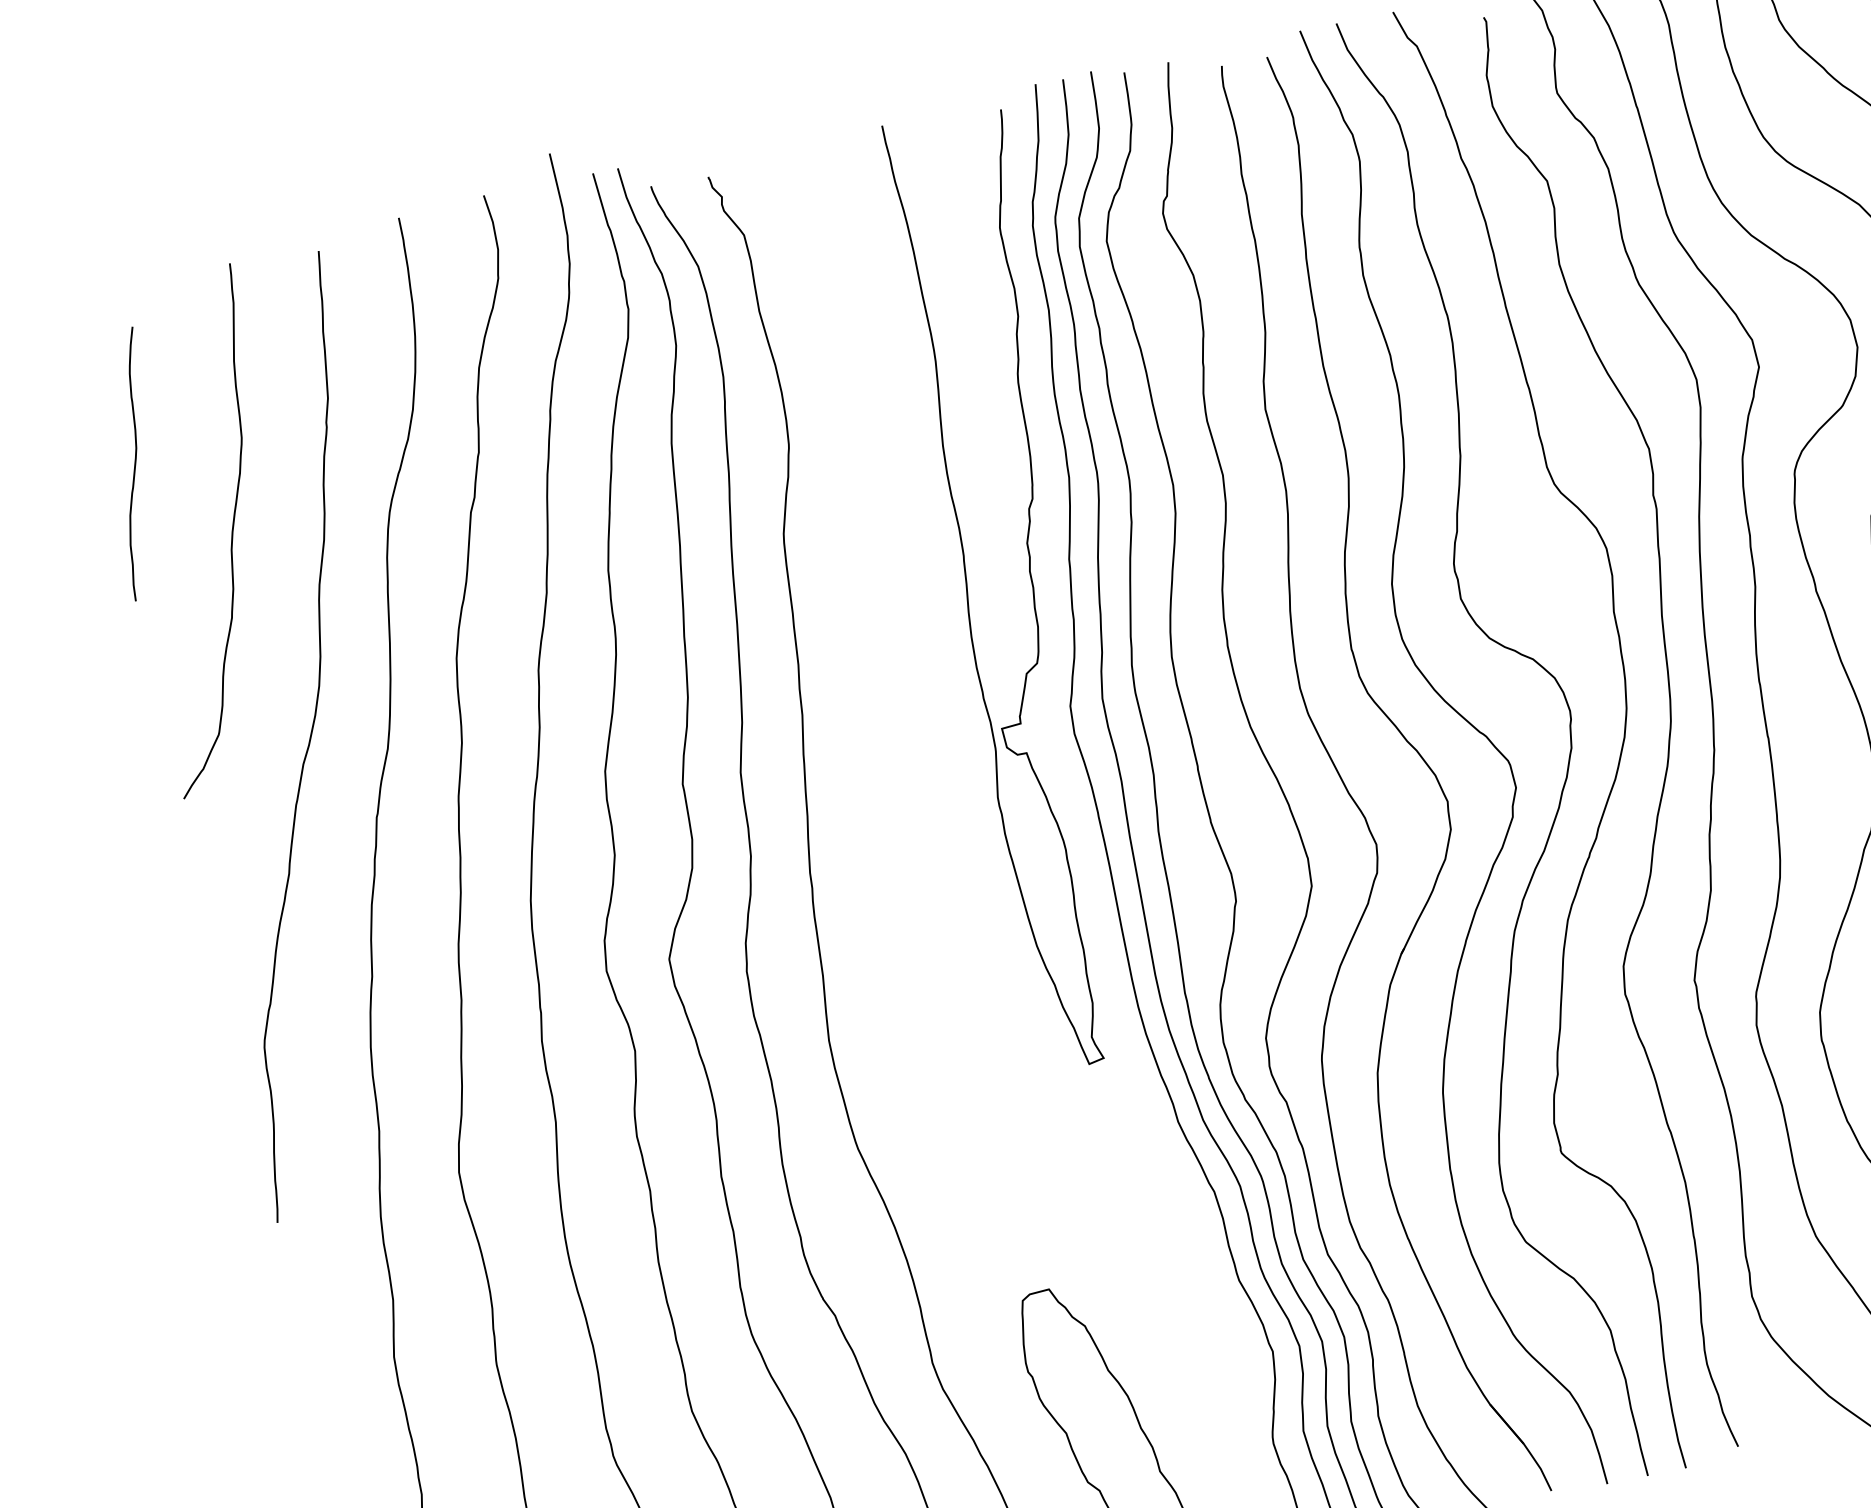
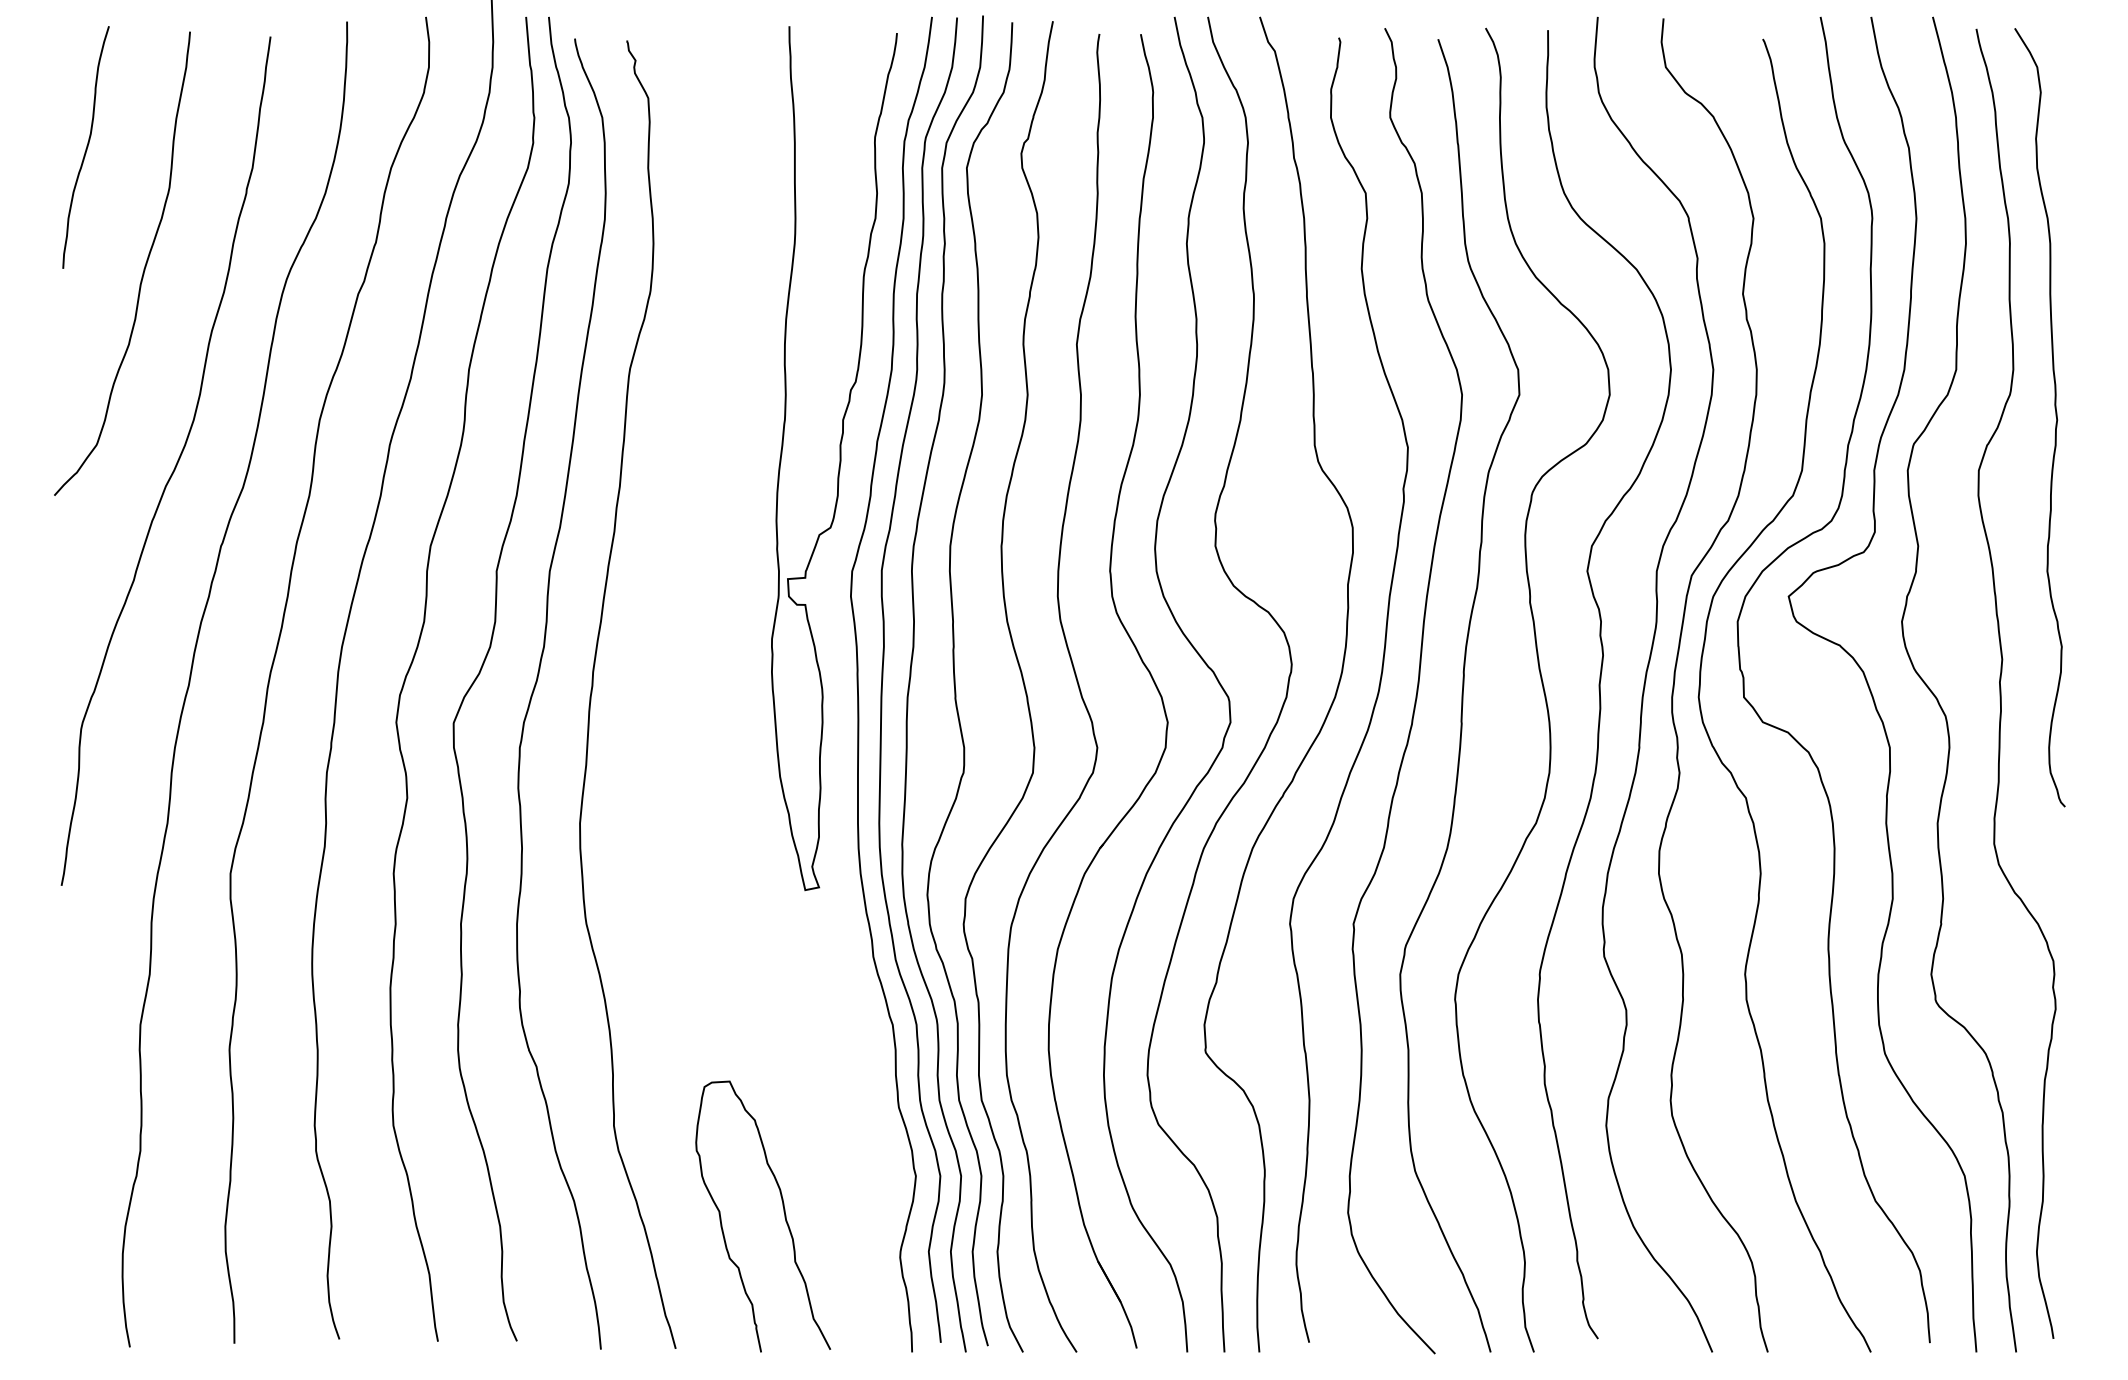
curve: (134, 463) -> (86, 147), moved

